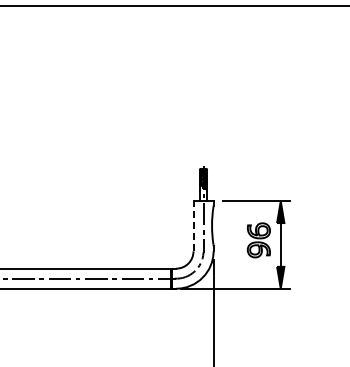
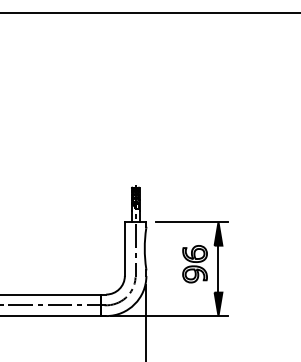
line: (193, 225) -> (124, 248), dashed -> solid

